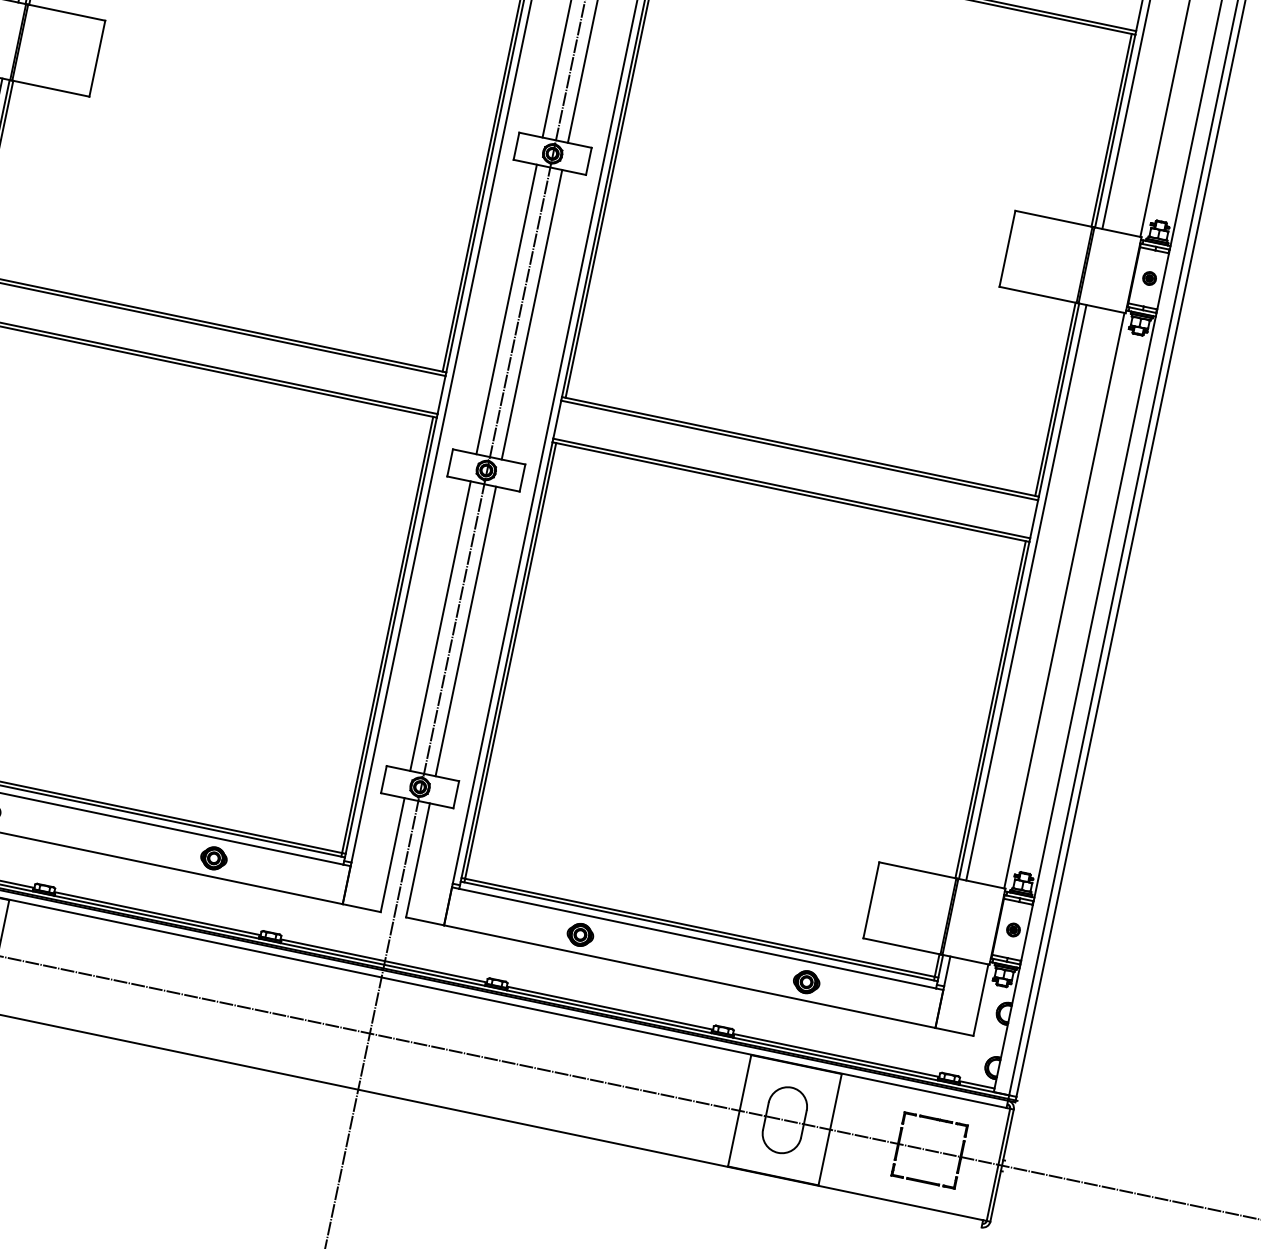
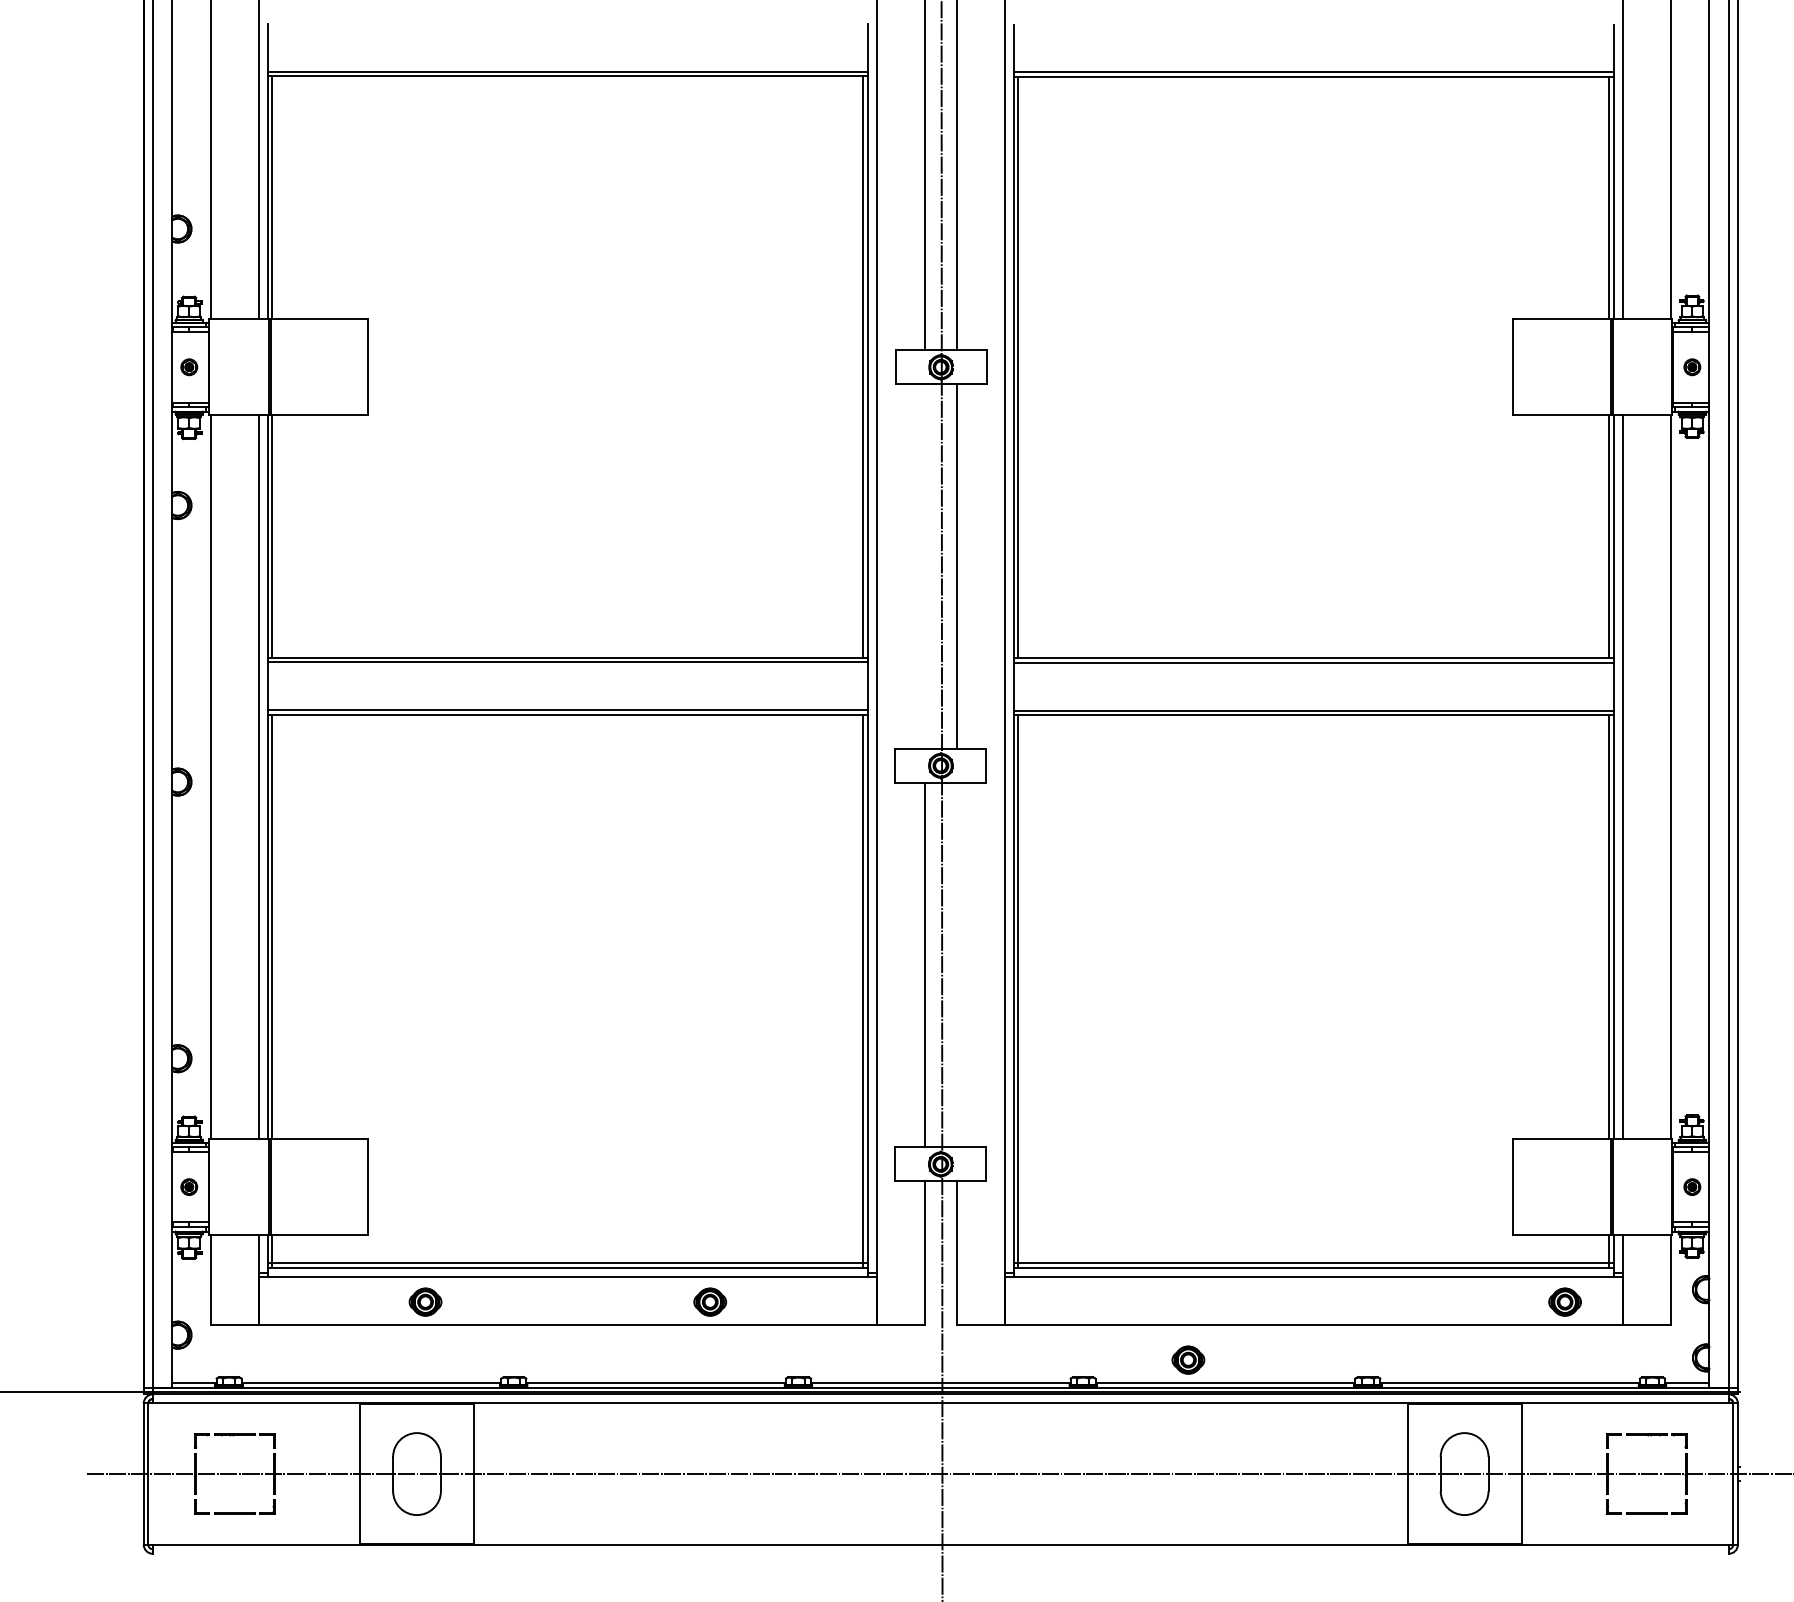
line: (506, 309) -> (924, 566), removed
line: (465, 630) -> (956, 964), removed
part: (580, 934) -> (1188, 1359), moved
part: (806, 981) -> (1564, 1301), moved

